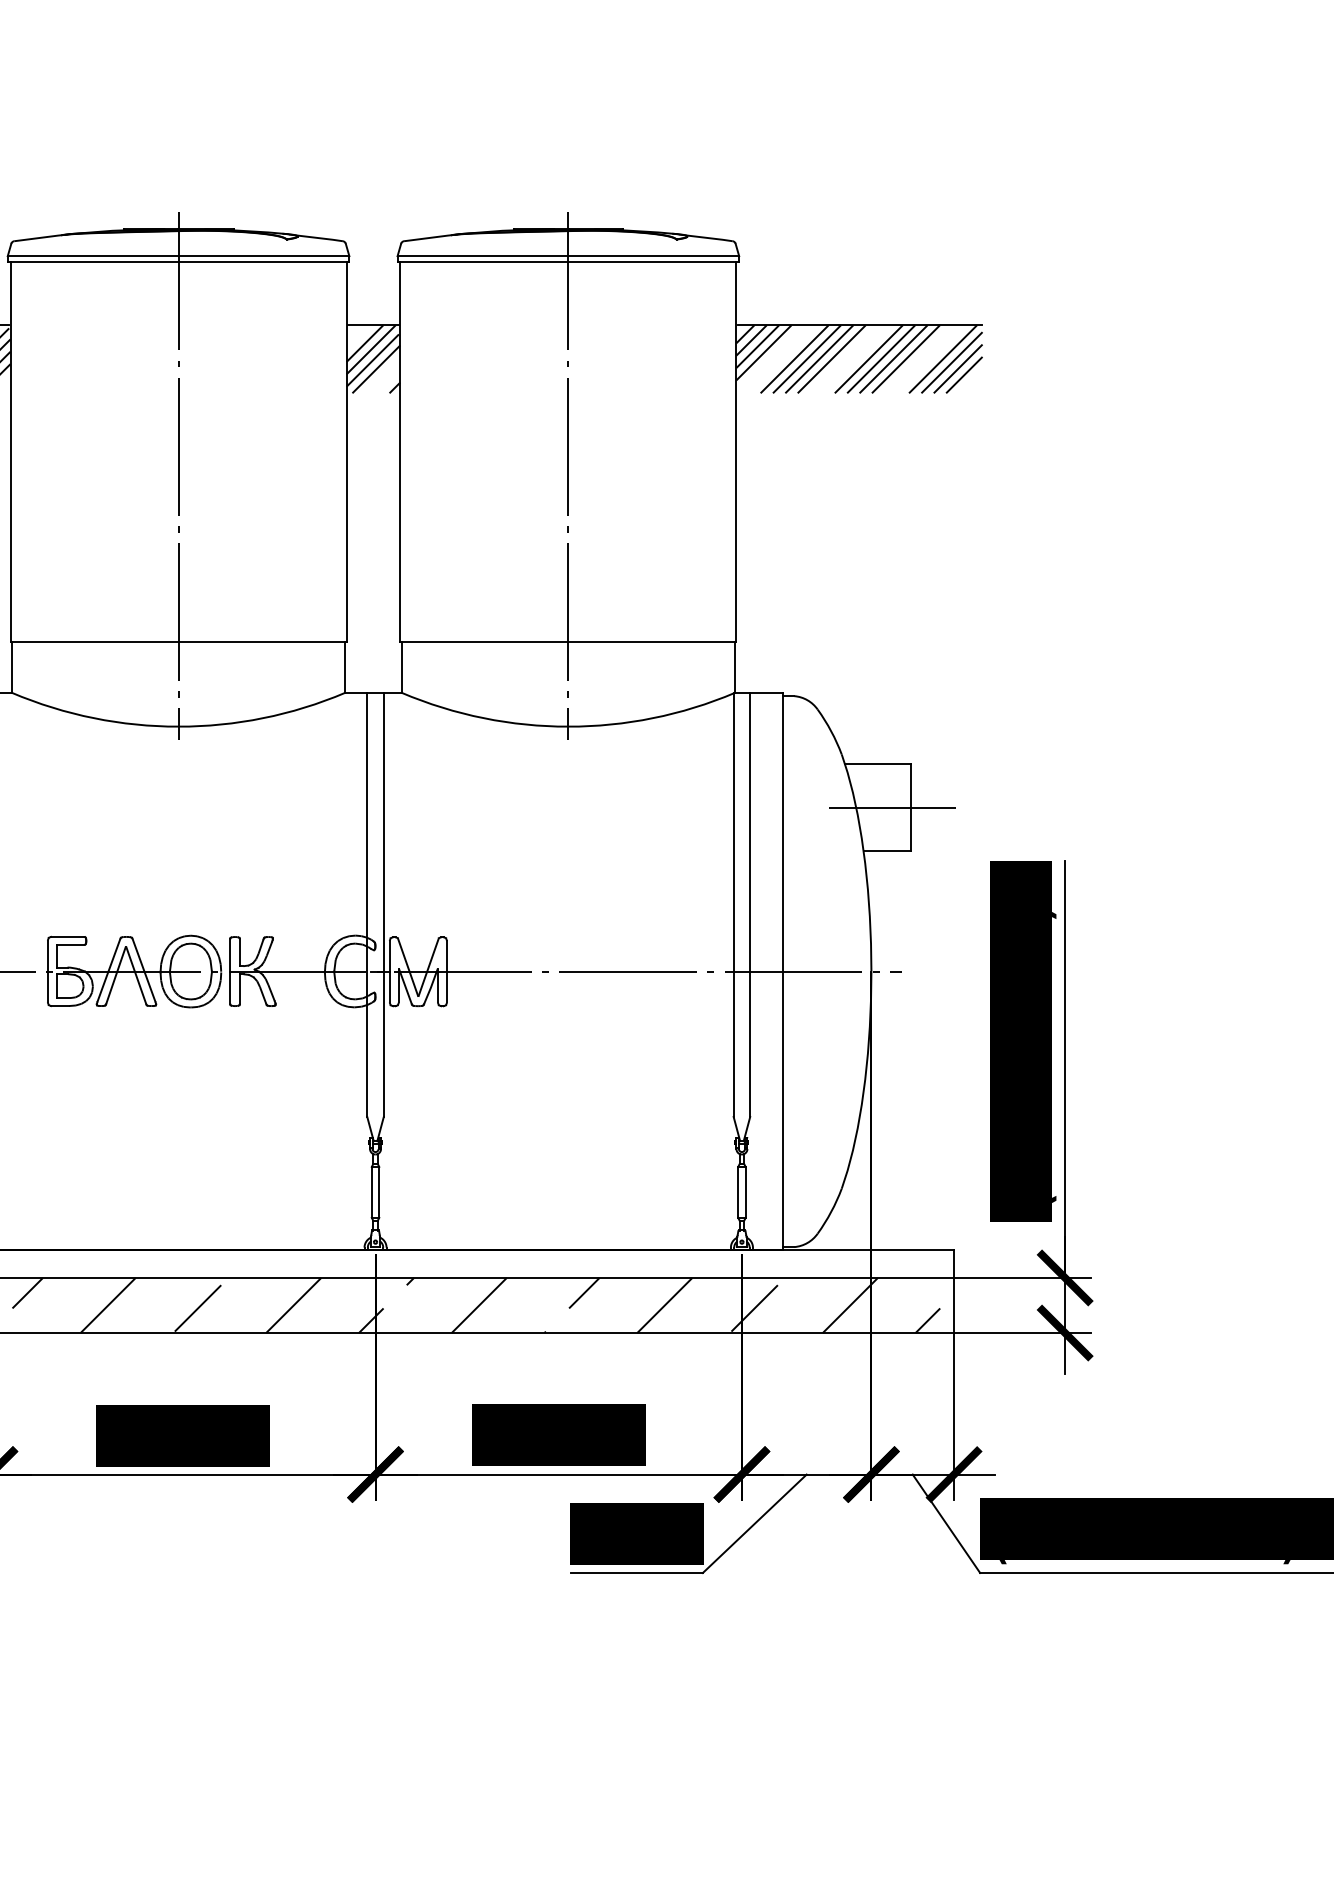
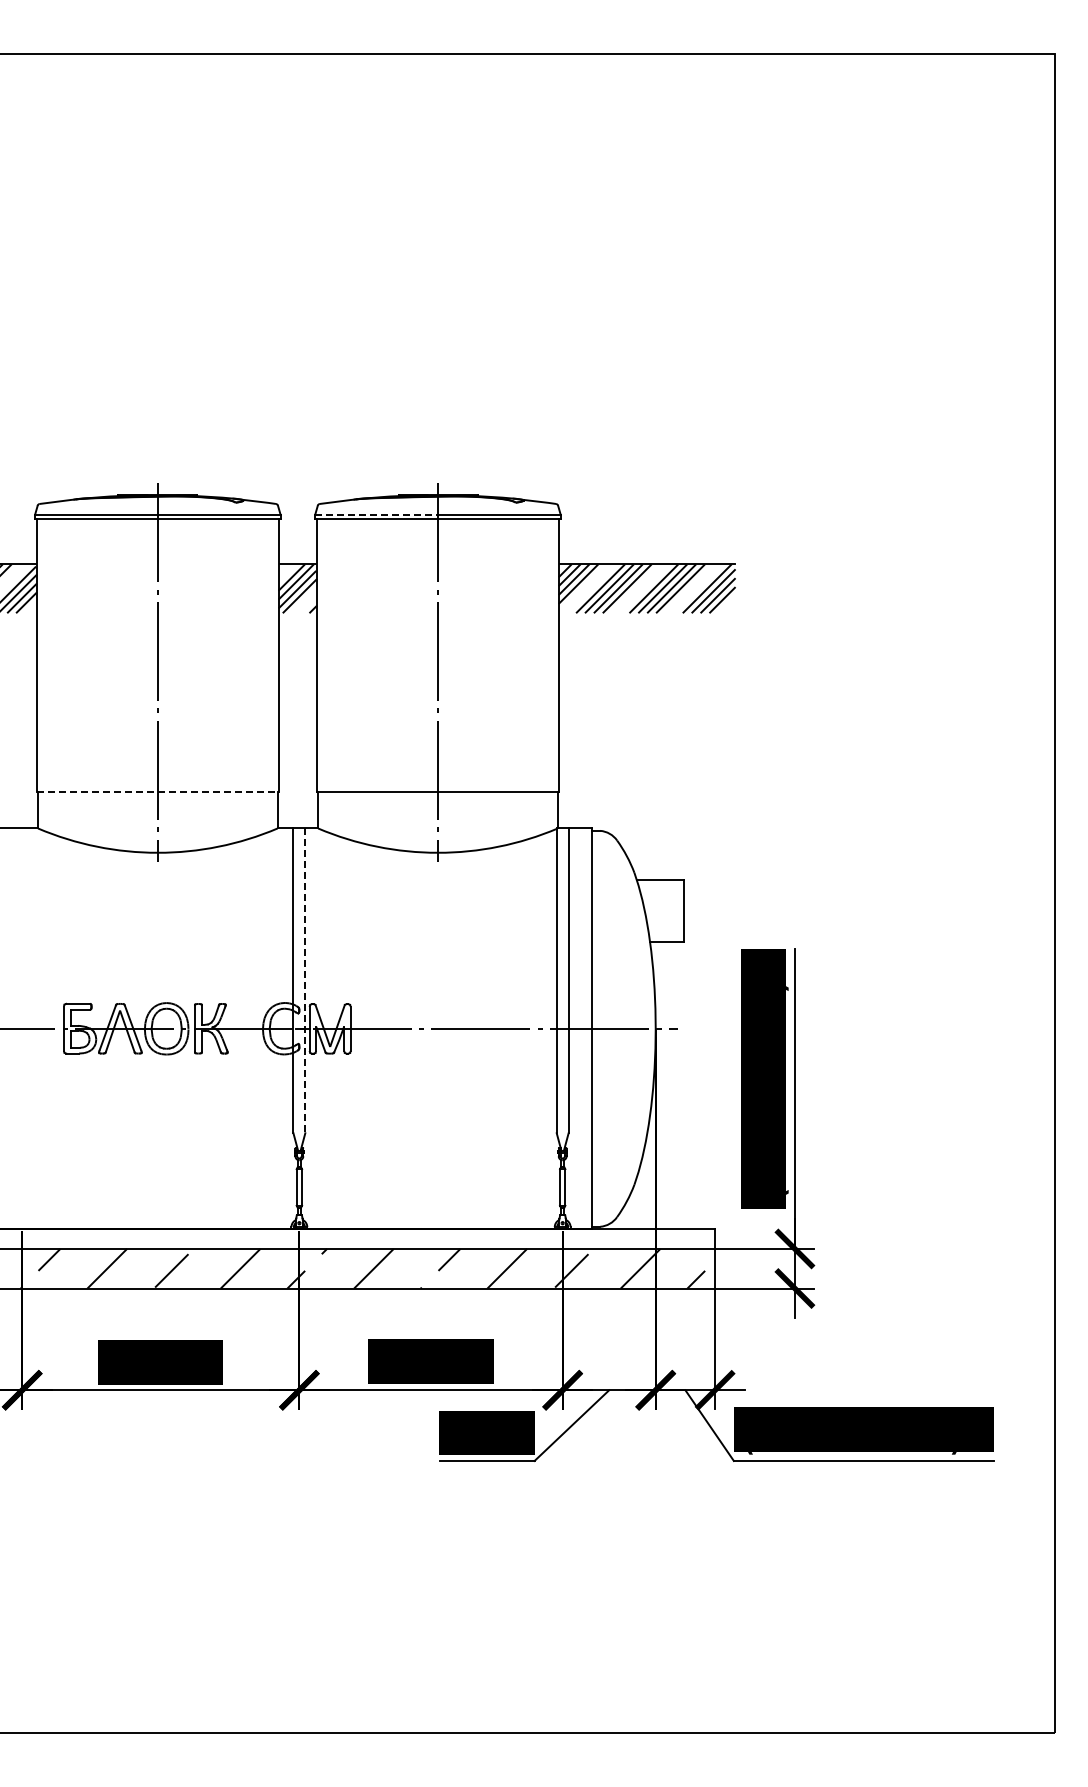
line: (484, 255) -> (377, 514), solid -> dashed
line: (178, 642) -> (157, 792), solid -> dashed
line: (891, 806) -> (670, 910), removed
line: (384, 905) -> (305, 981), solid -> dashed

